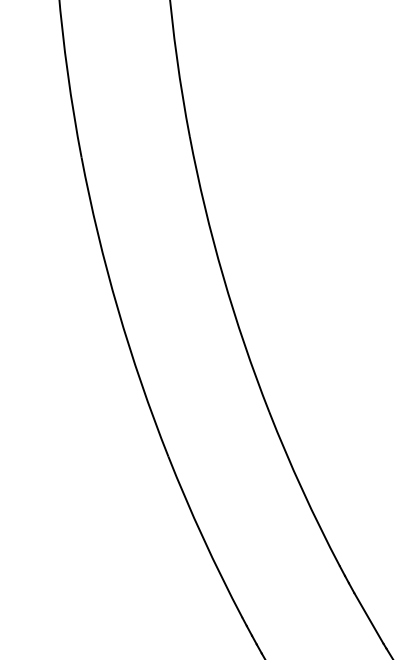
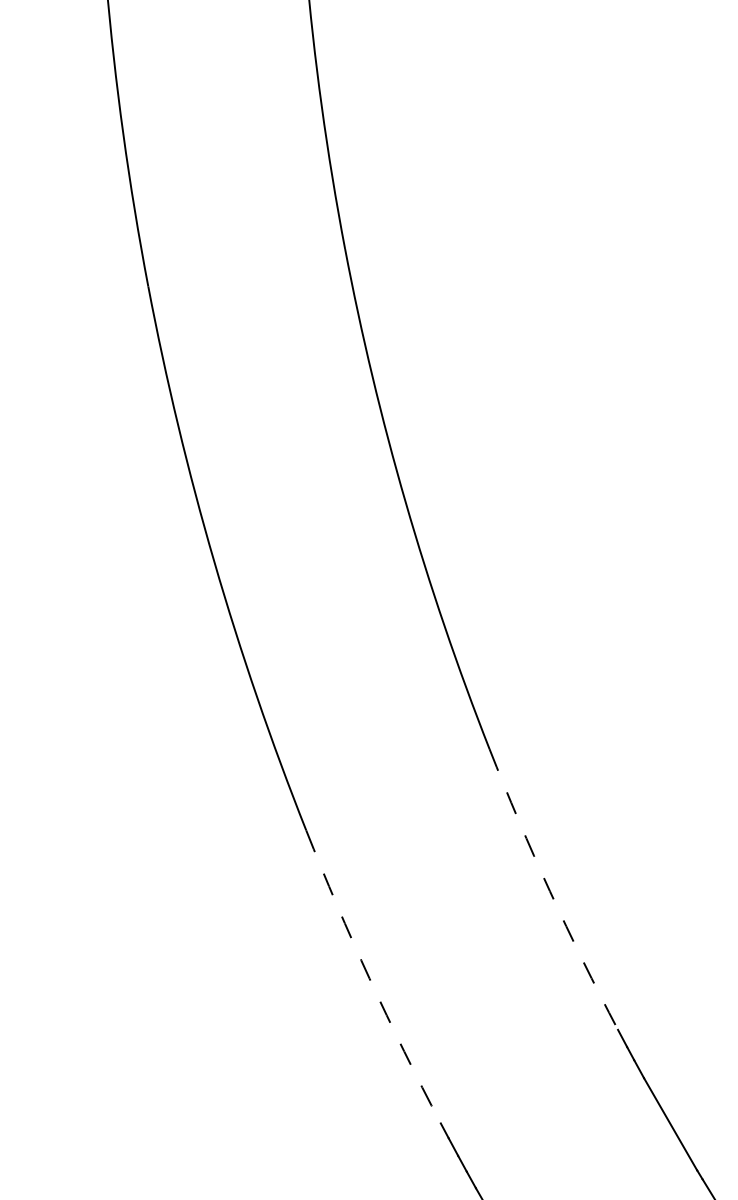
arc: (302, 490) -> (549, 891), solid -> dashed
arc: (203, 538) -> (369, 979), solid -> dashed

